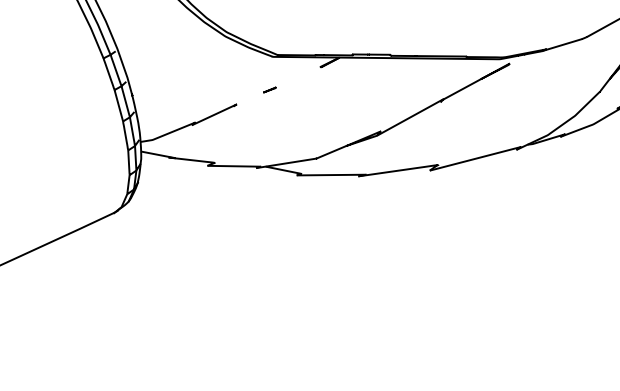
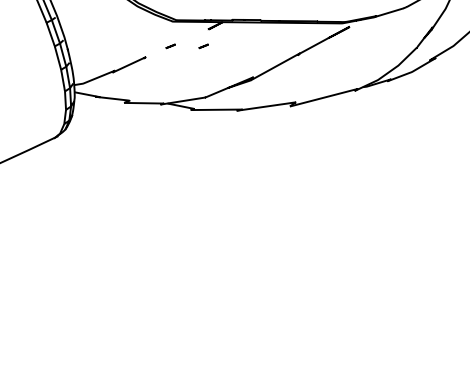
part: (313, 90) -> (203, 46), added

